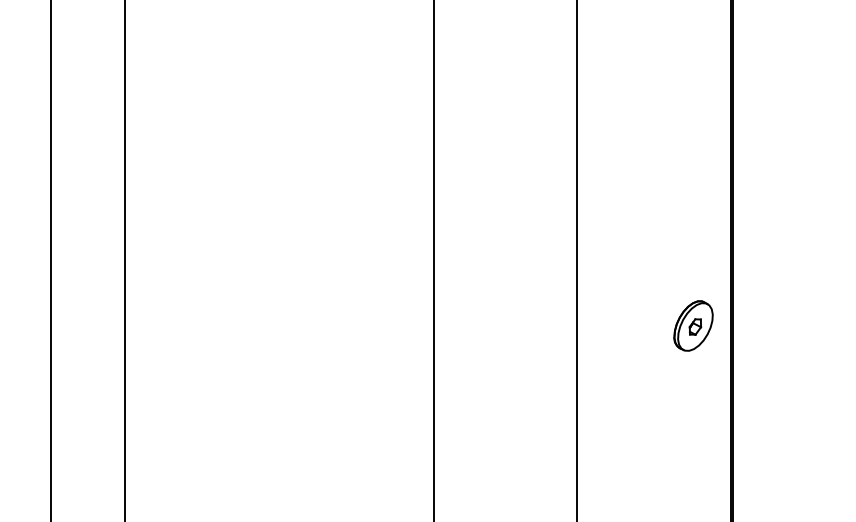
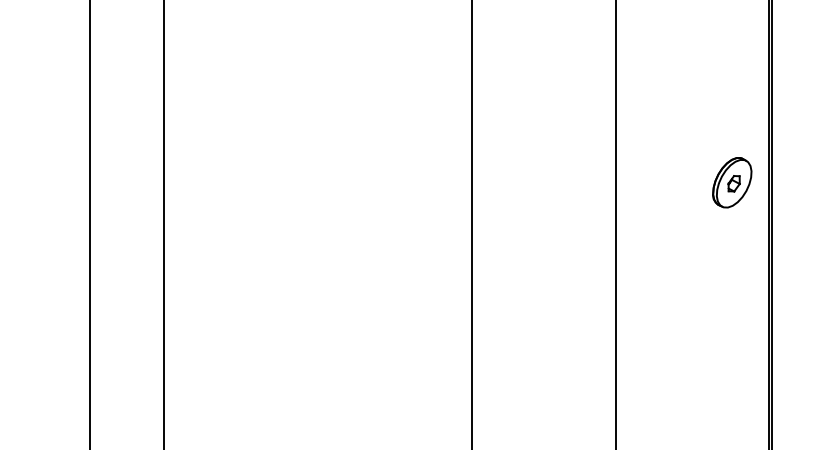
part: (693, 325) -> (732, 182), moved

